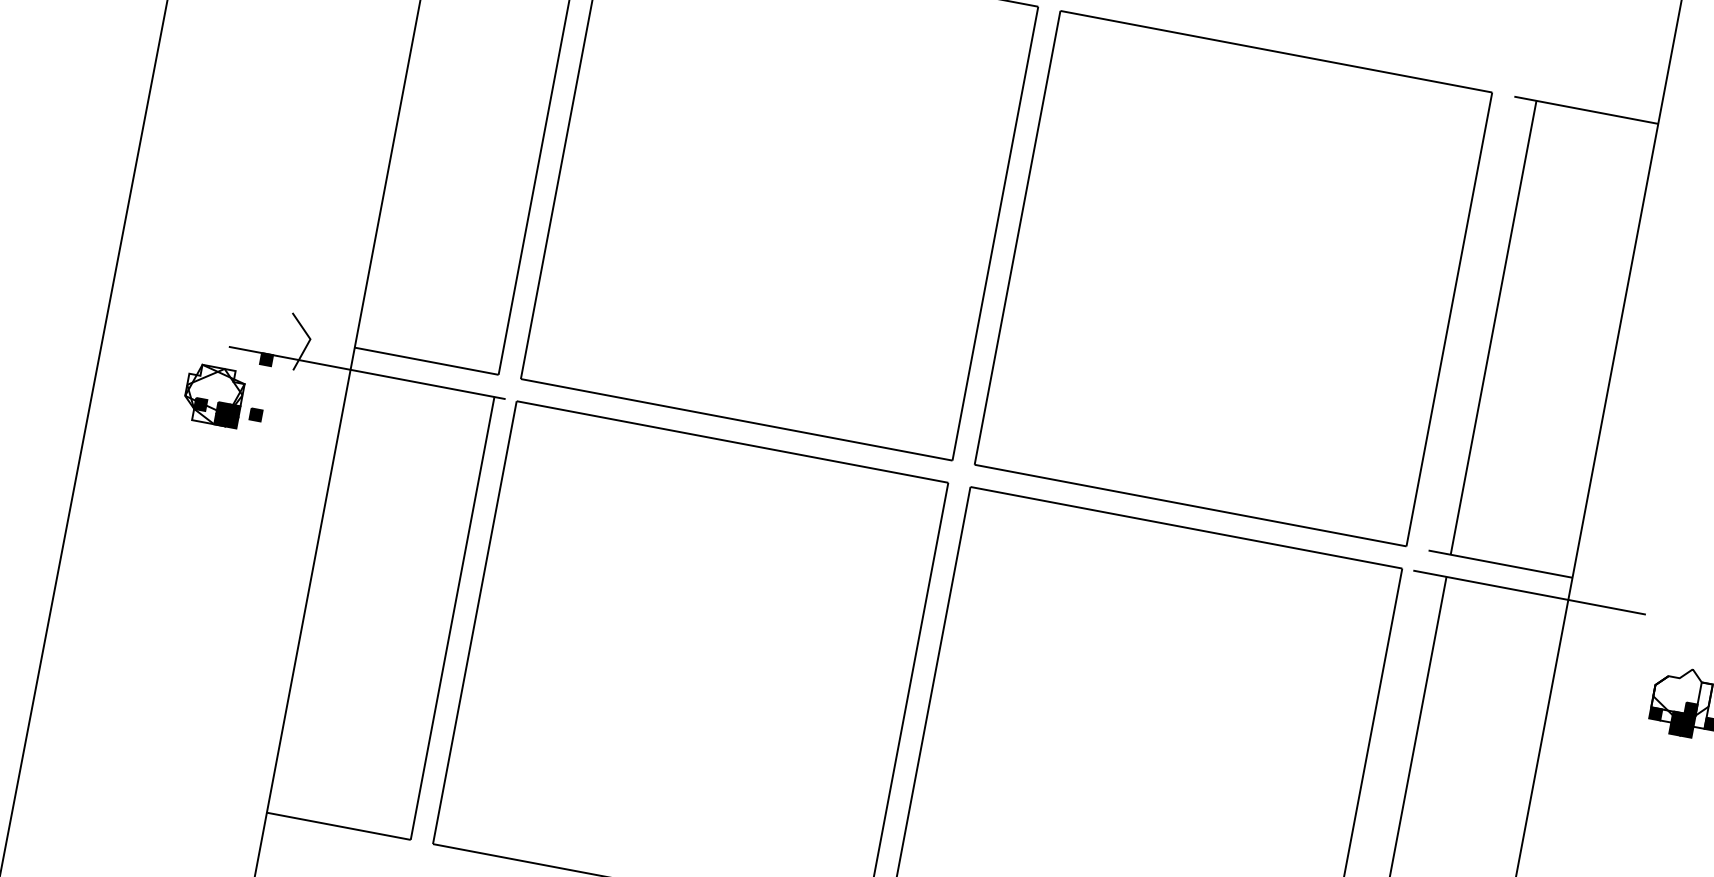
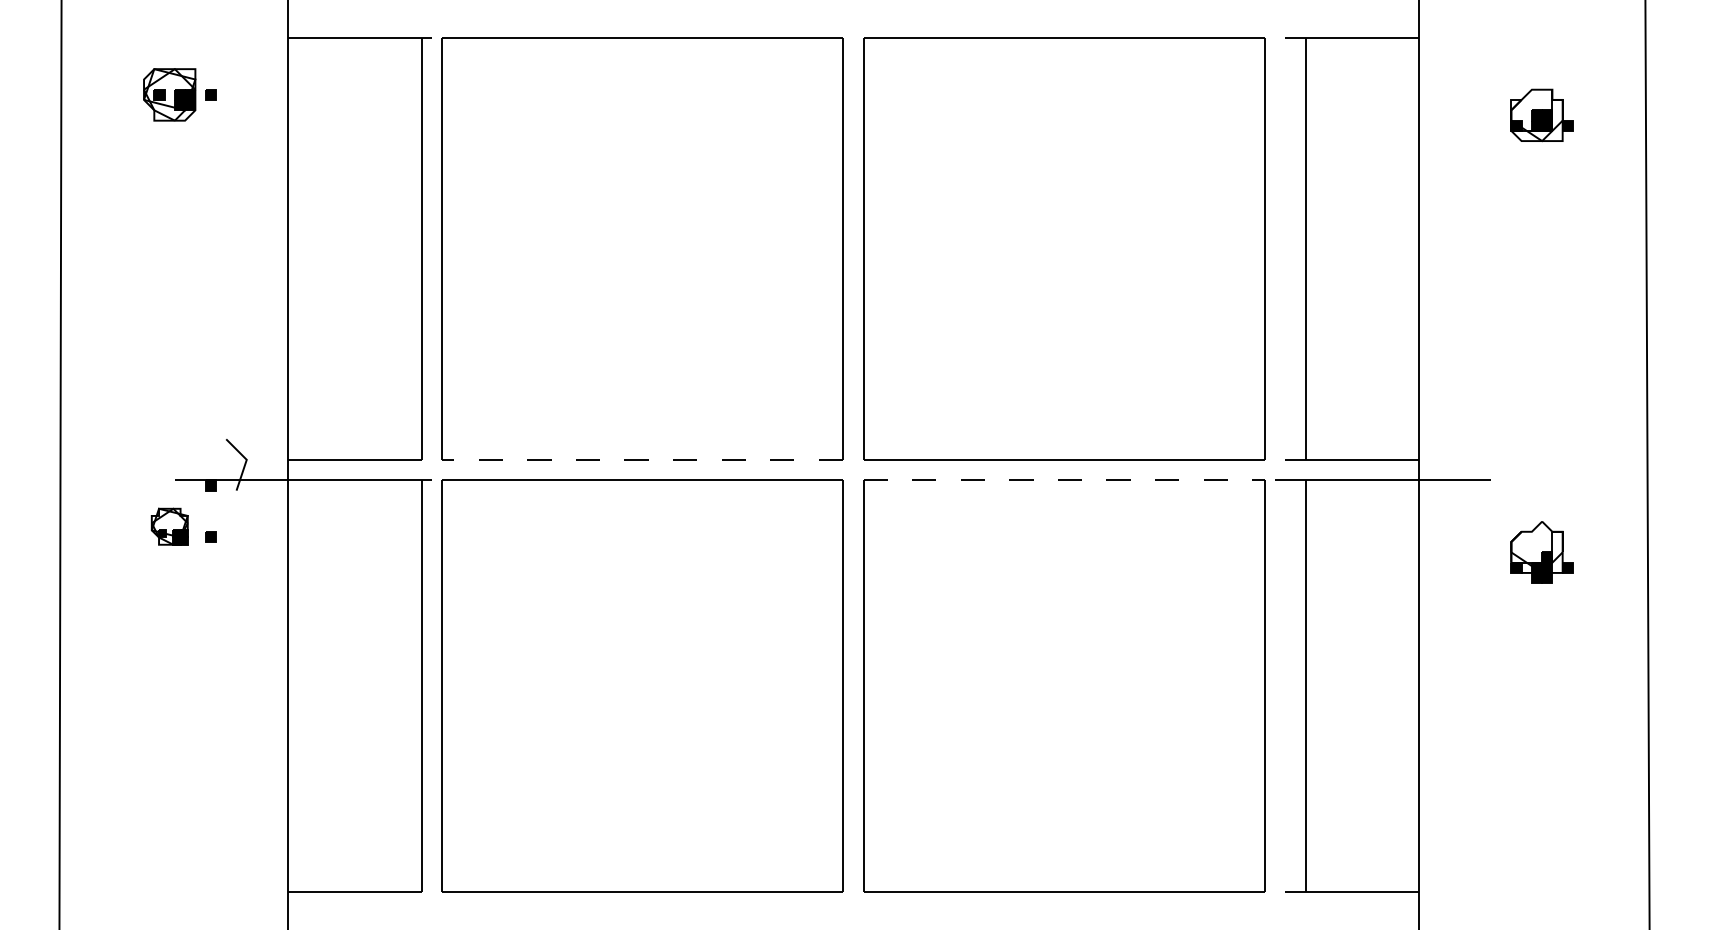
part: (213, 395) -> (169, 526), size x0.7
line: (736, 419) -> (642, 459), solid -> dashed
line: (1186, 527) -> (1064, 480), solid -> dashed

